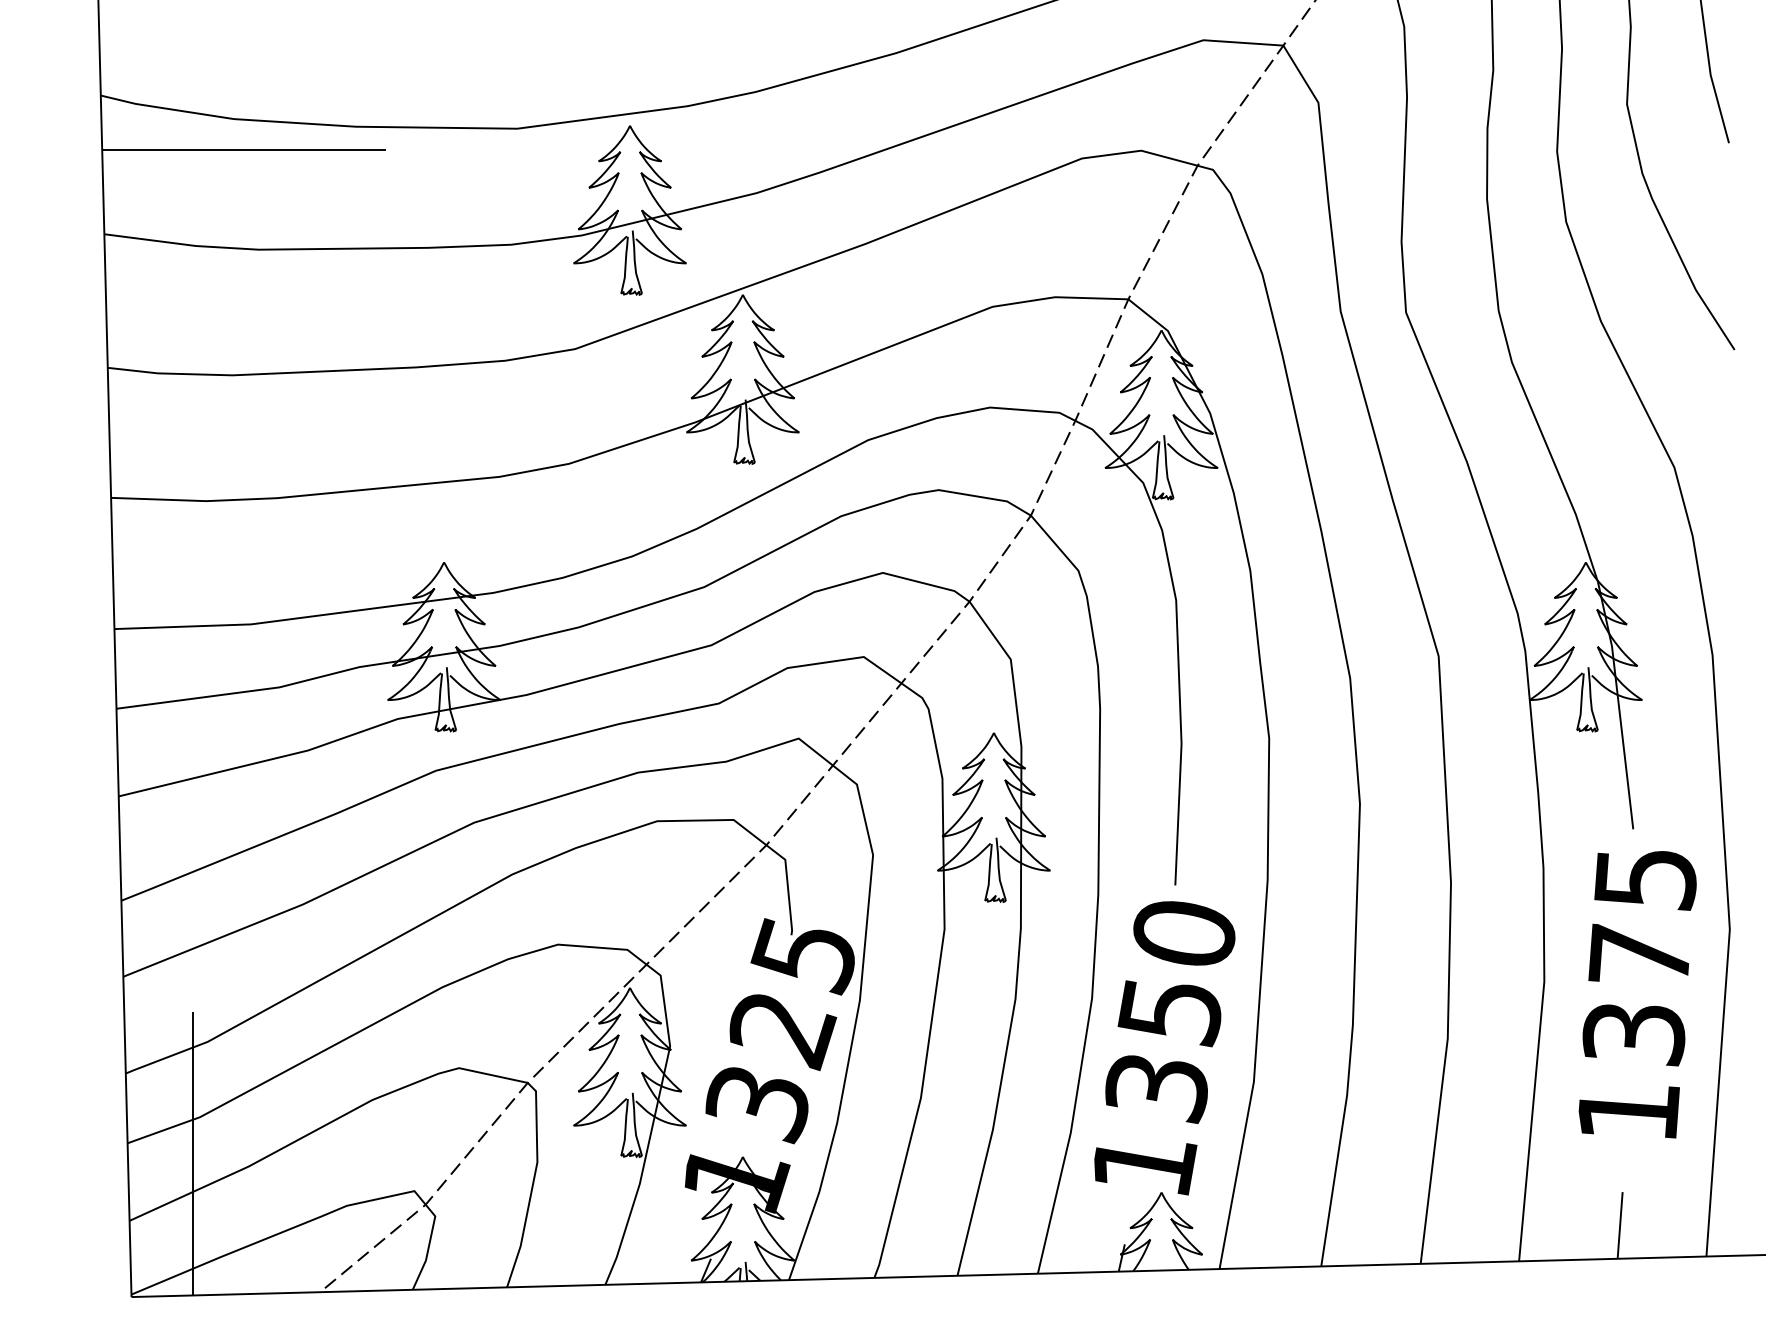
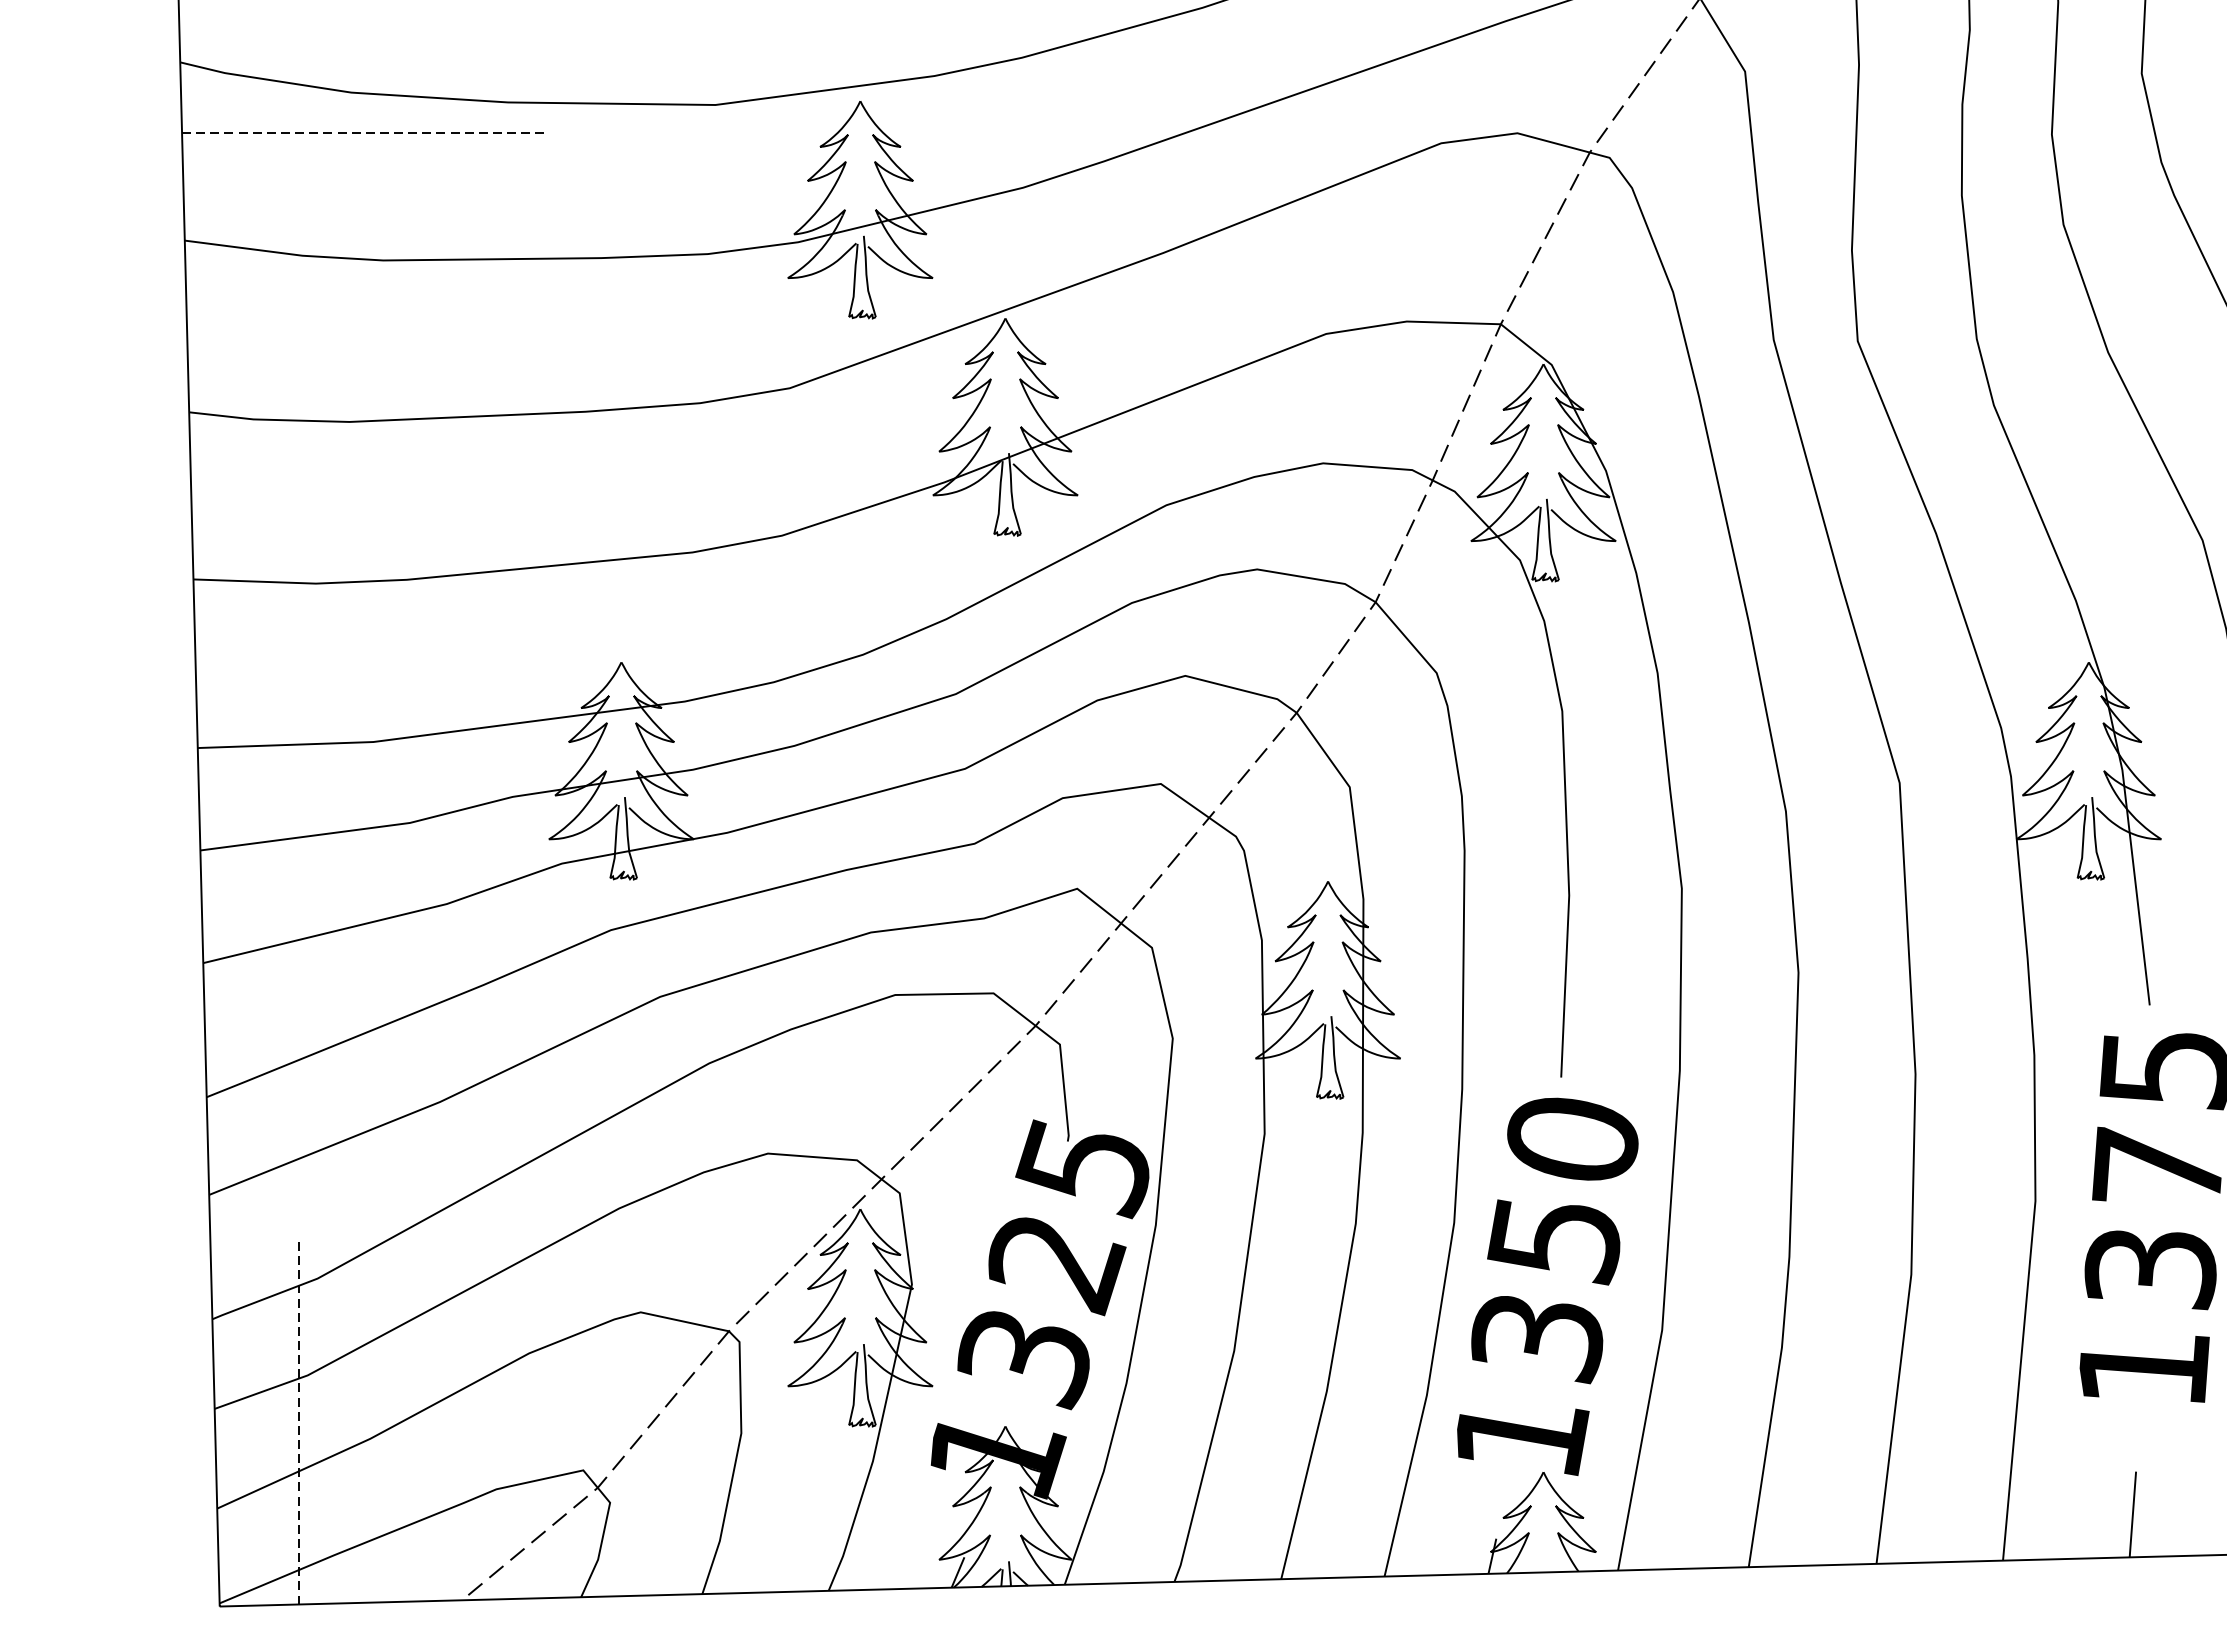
line: (244, 150) -> (364, 132), solid -> dashed
line: (193, 1153) -> (299, 1422), solid -> dashed

